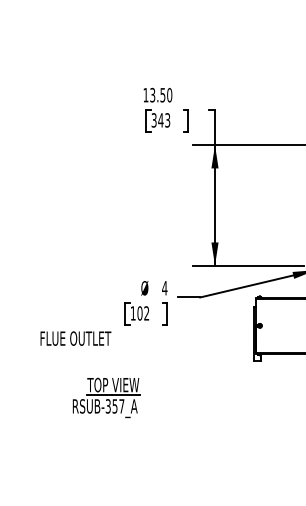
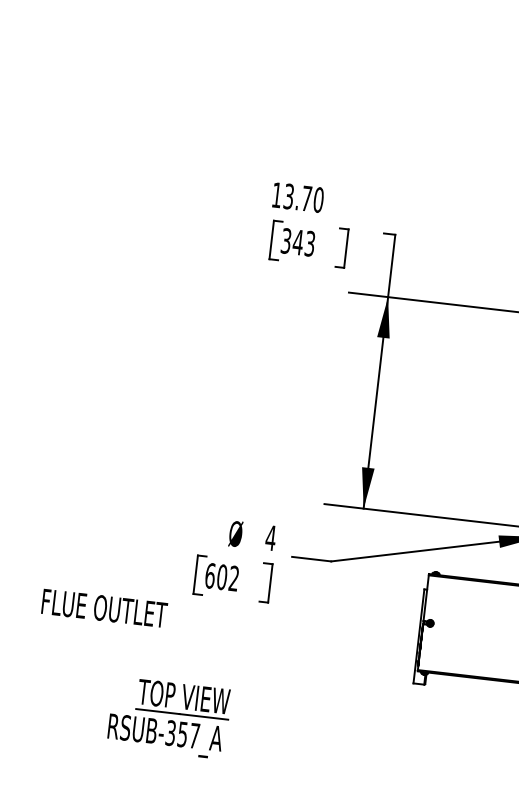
text: (162, 95) -> (306, 199), 13.50 -> 13.70
text: (132, 313) -> (209, 575), 102 -> 602
part: (106, 397) -> (169, 717), moved

